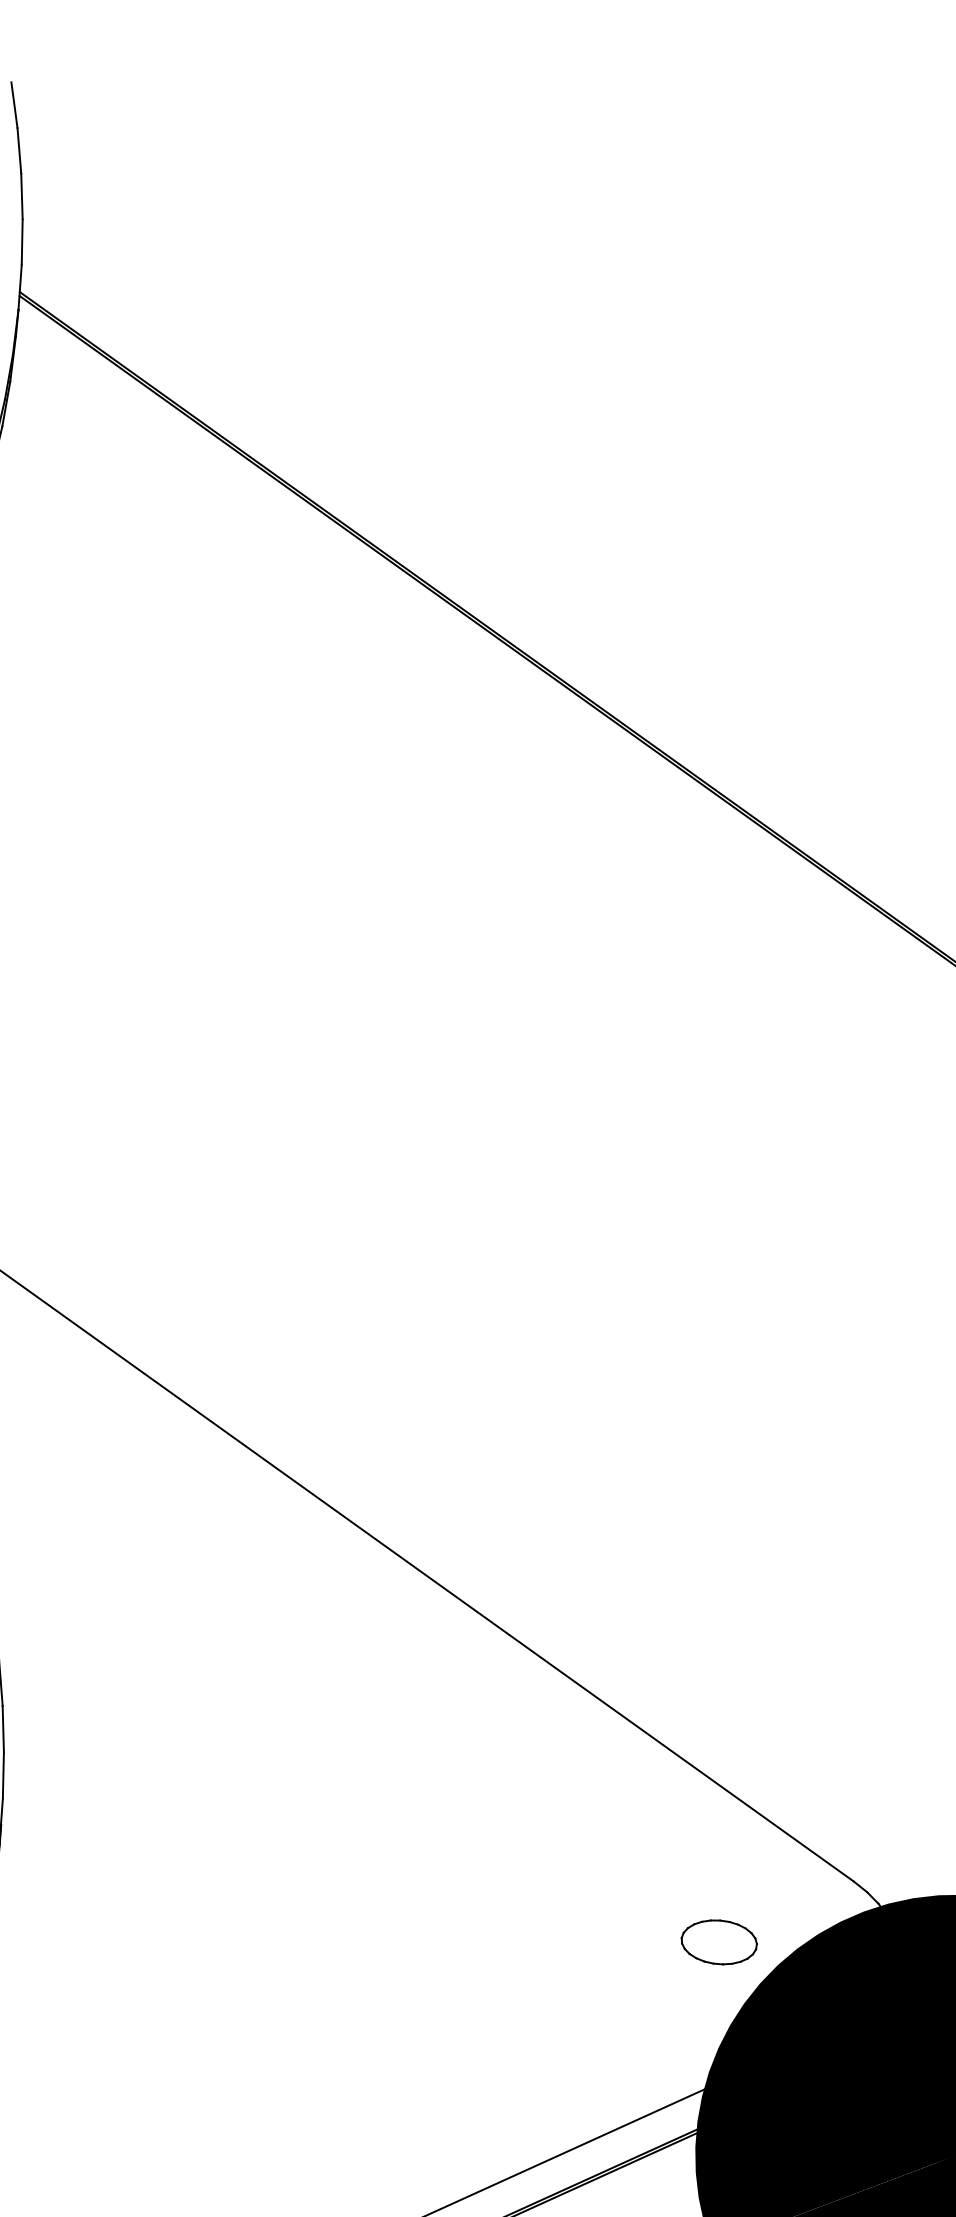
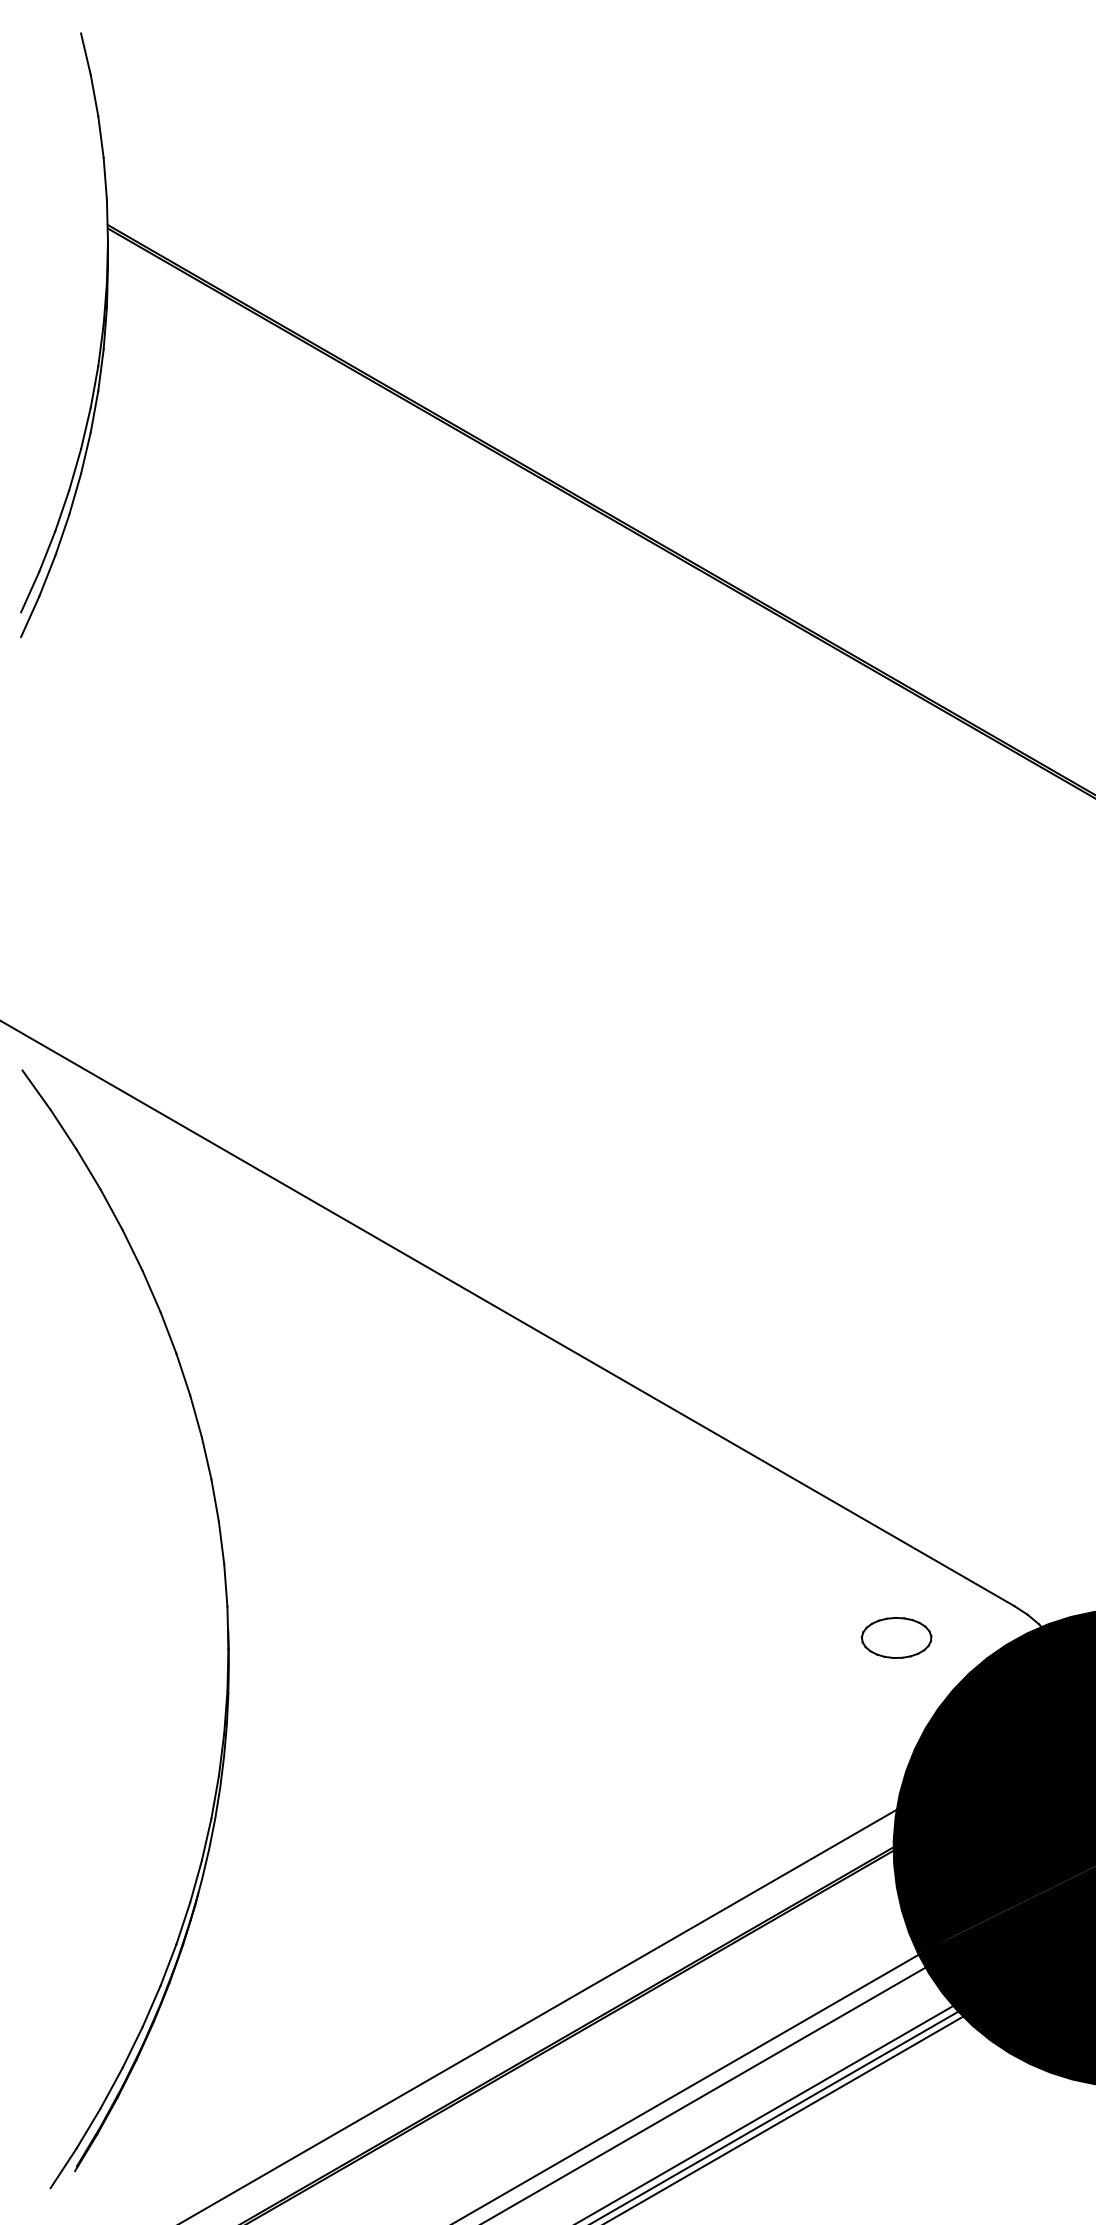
part: (719, 1941) -> (896, 1637), moved

